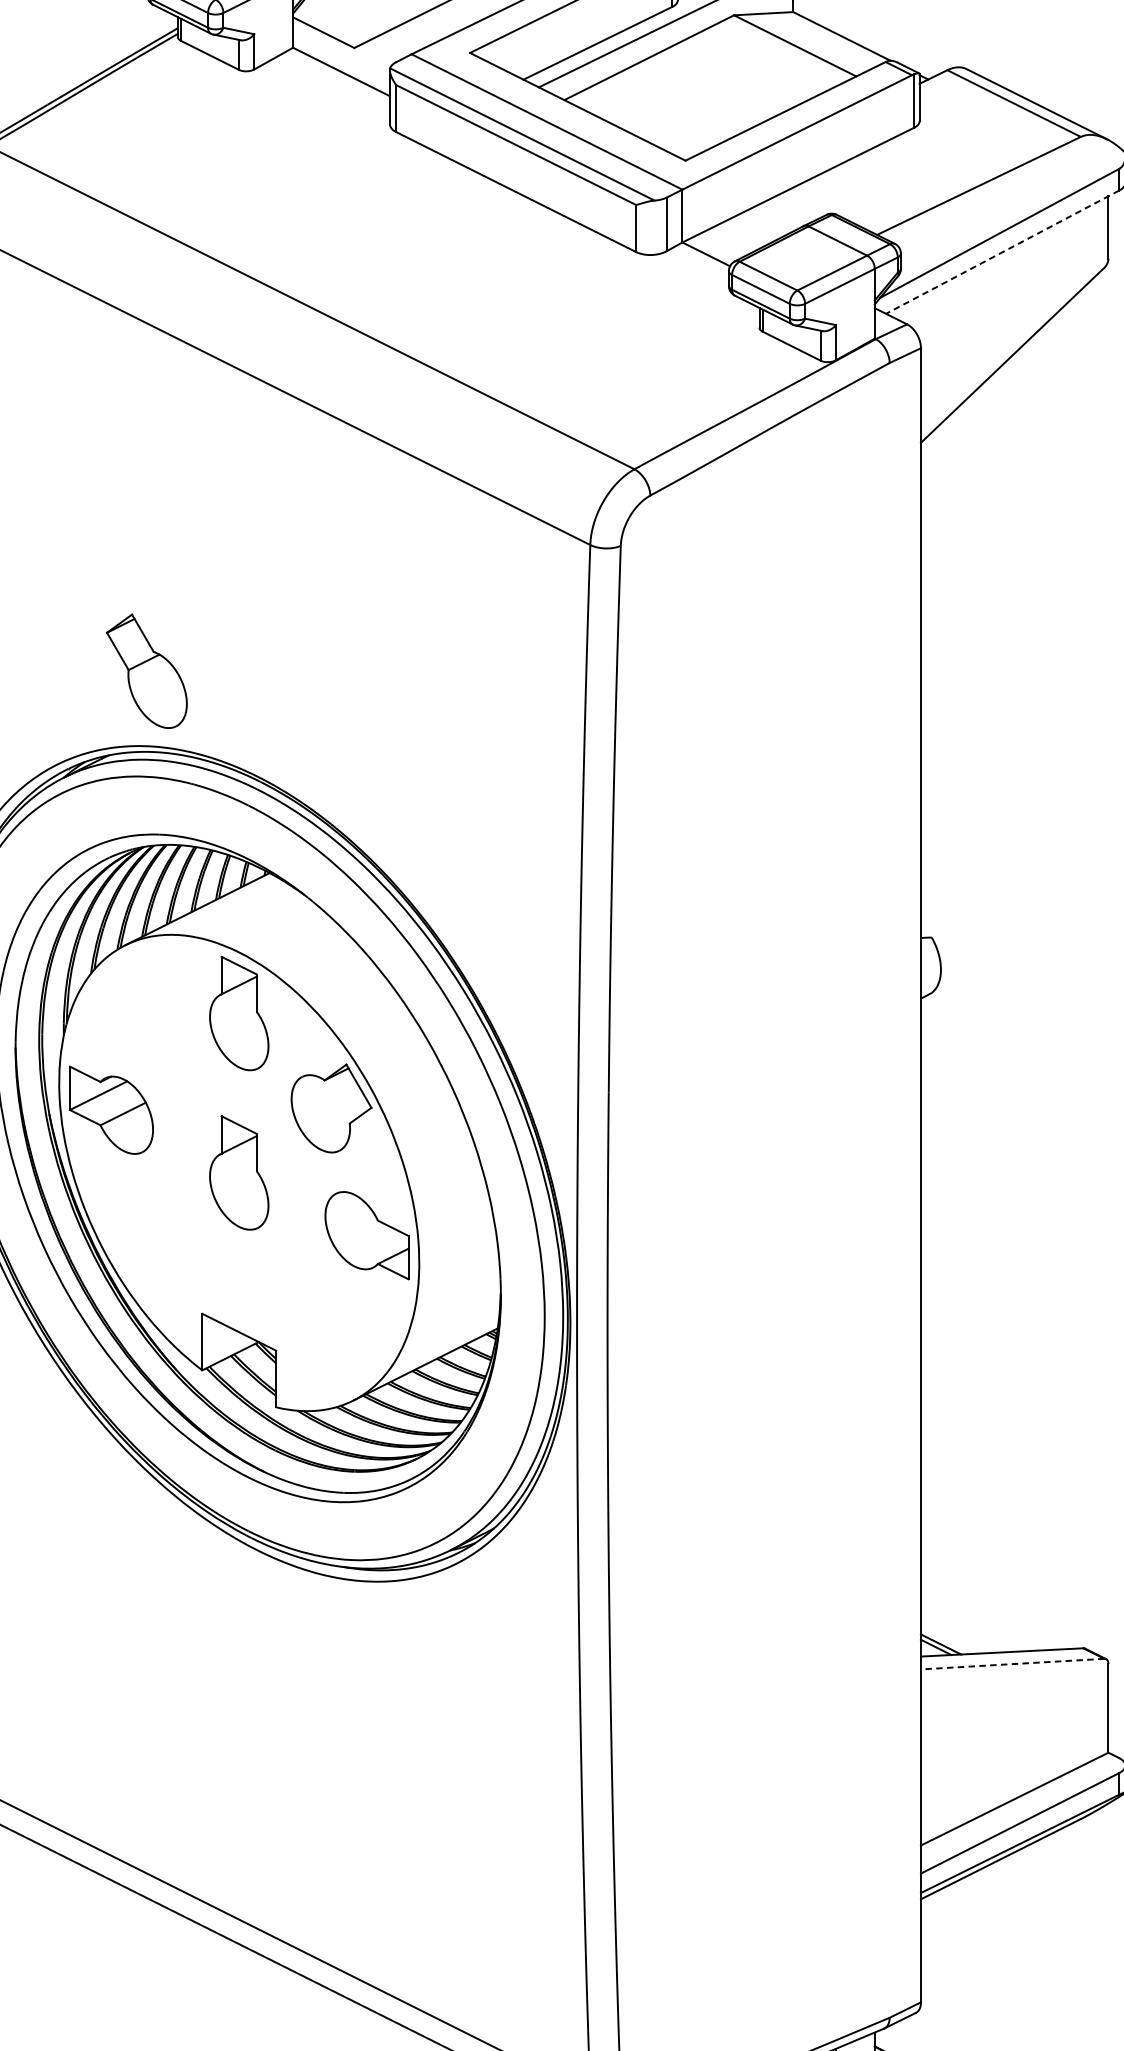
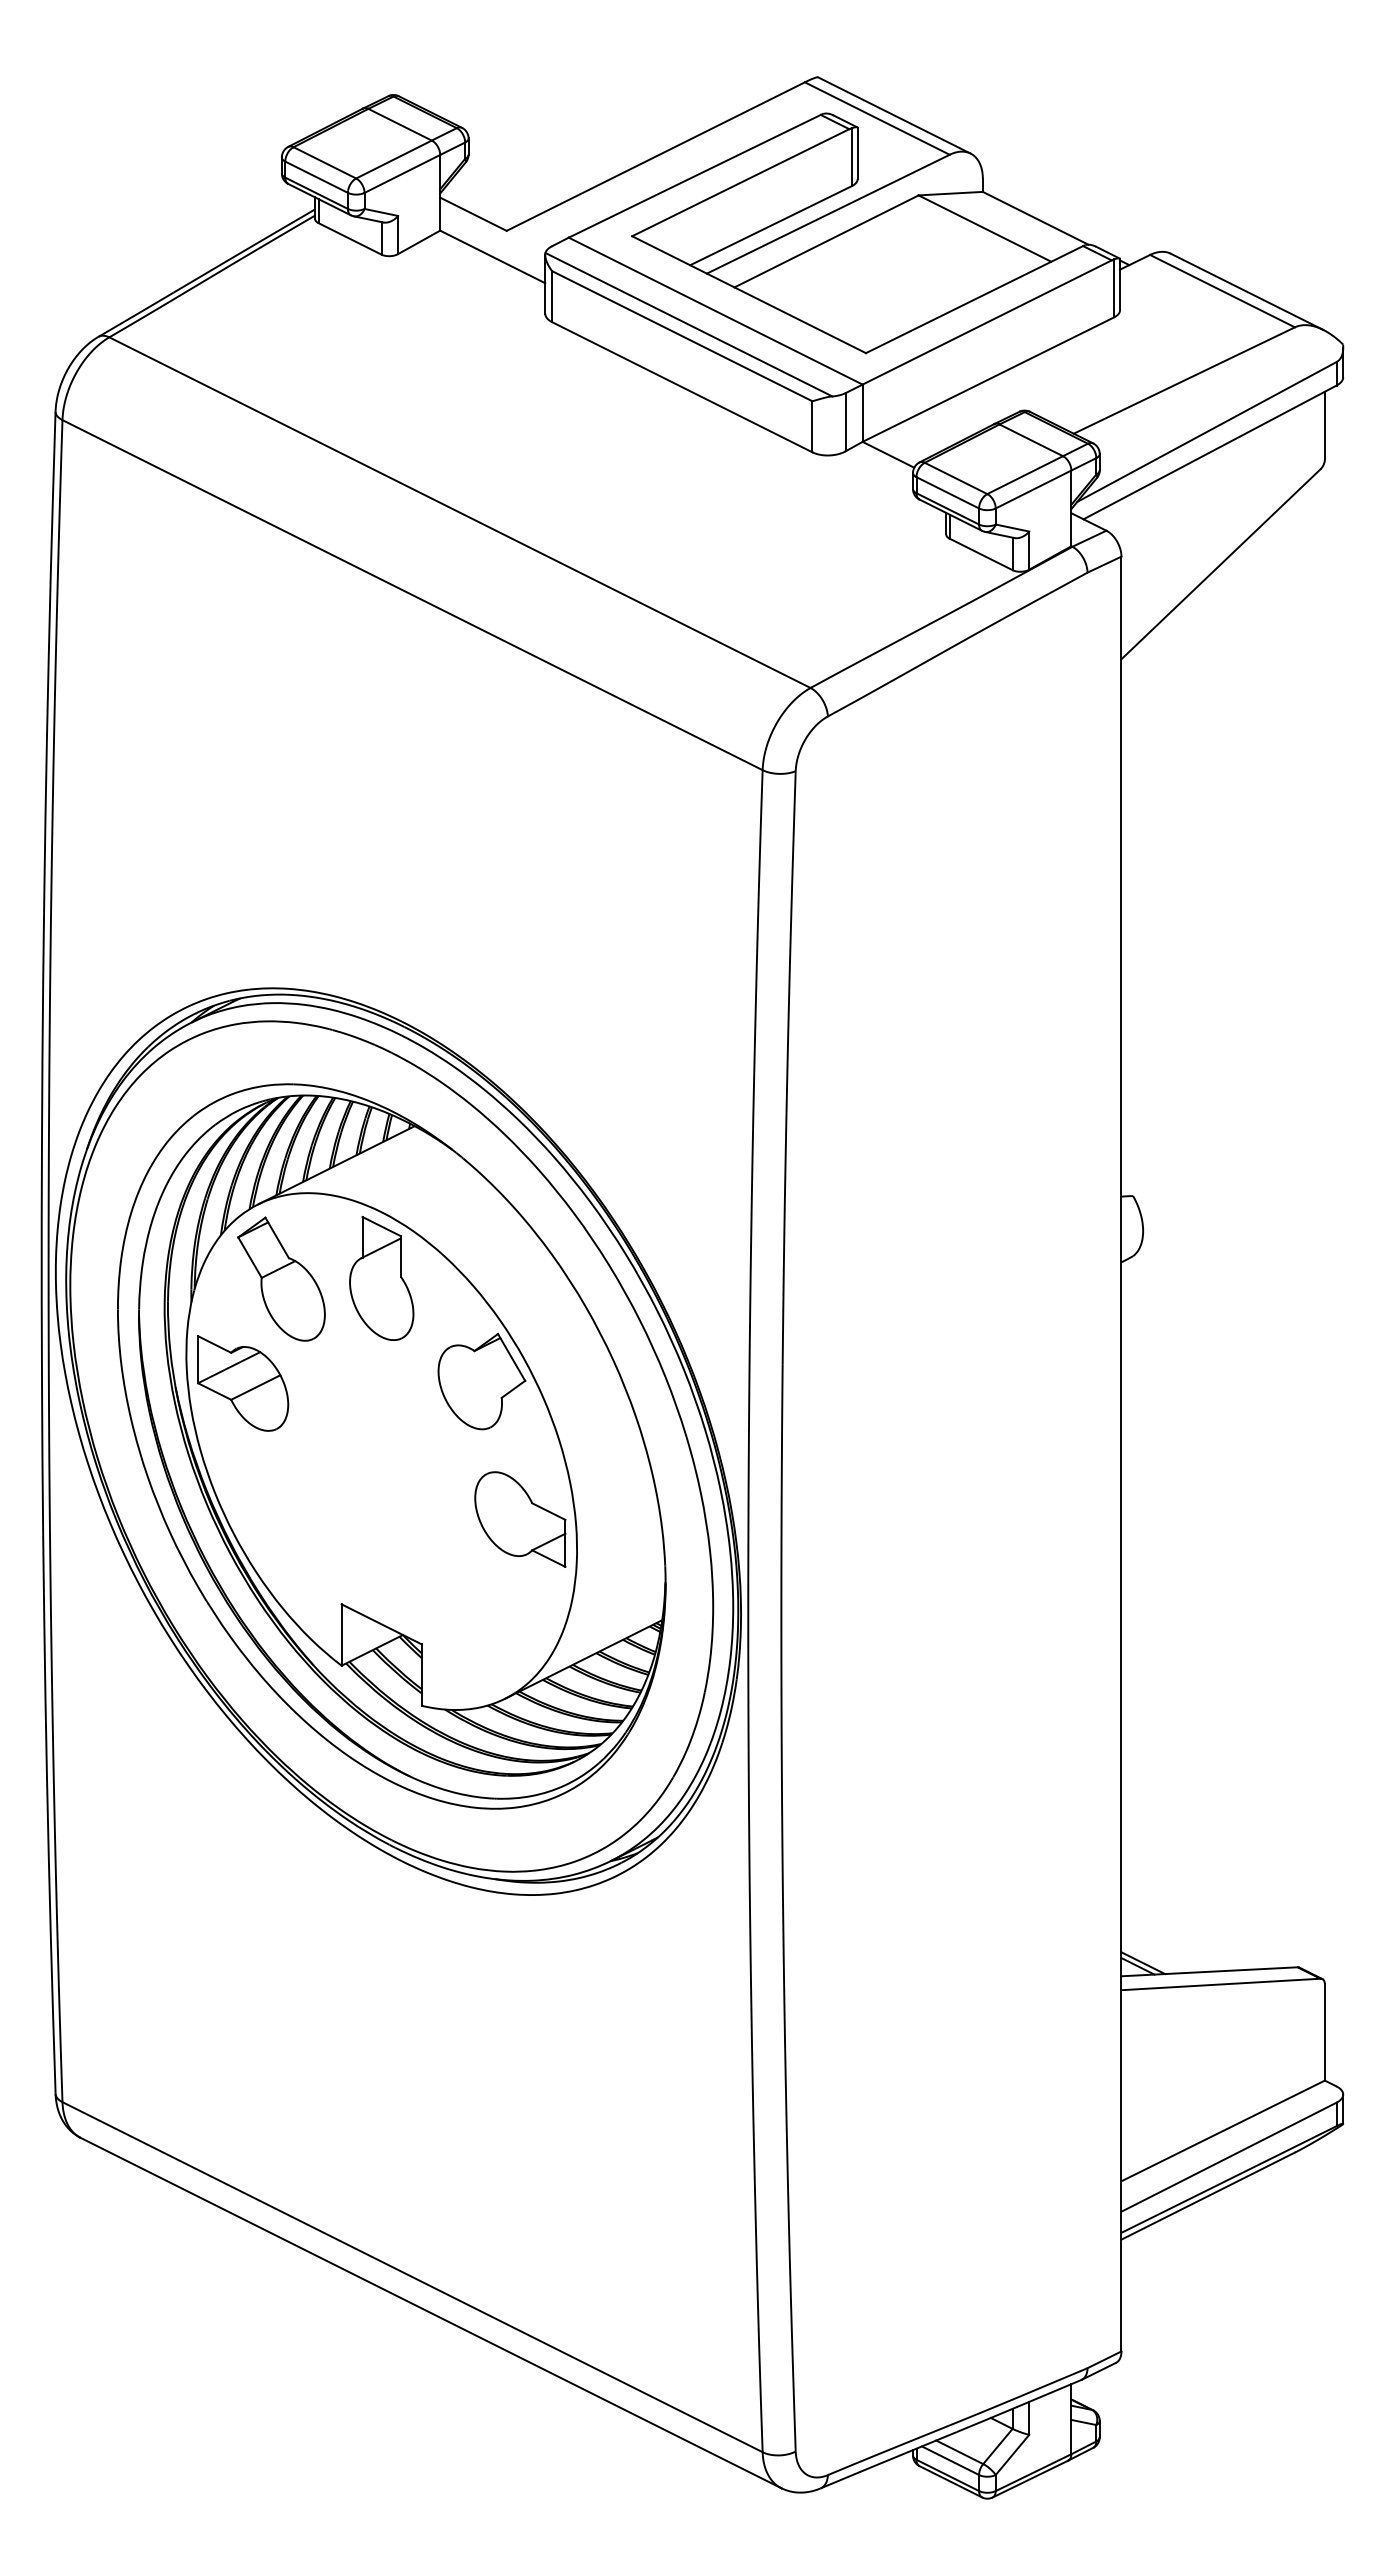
line: (1002, 252) -> (1209, 452), dashed -> solid
part: (146, 670) -> (281, 1278), moved
part: (239, 1172) -> (381, 1451), removed
line: (1012, 1664) -> (1220, 1984), dashed -> solid

